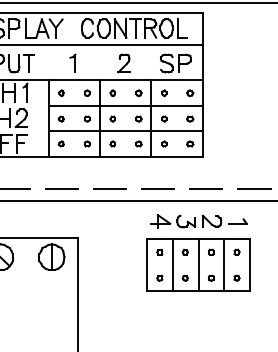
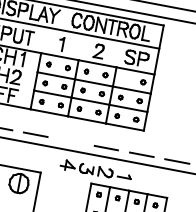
part: (164, 93) -> (124, 78), removed
line: (109, 189) -> (70, 141), removed
part: (198, 221) -> (95, 170), moved

